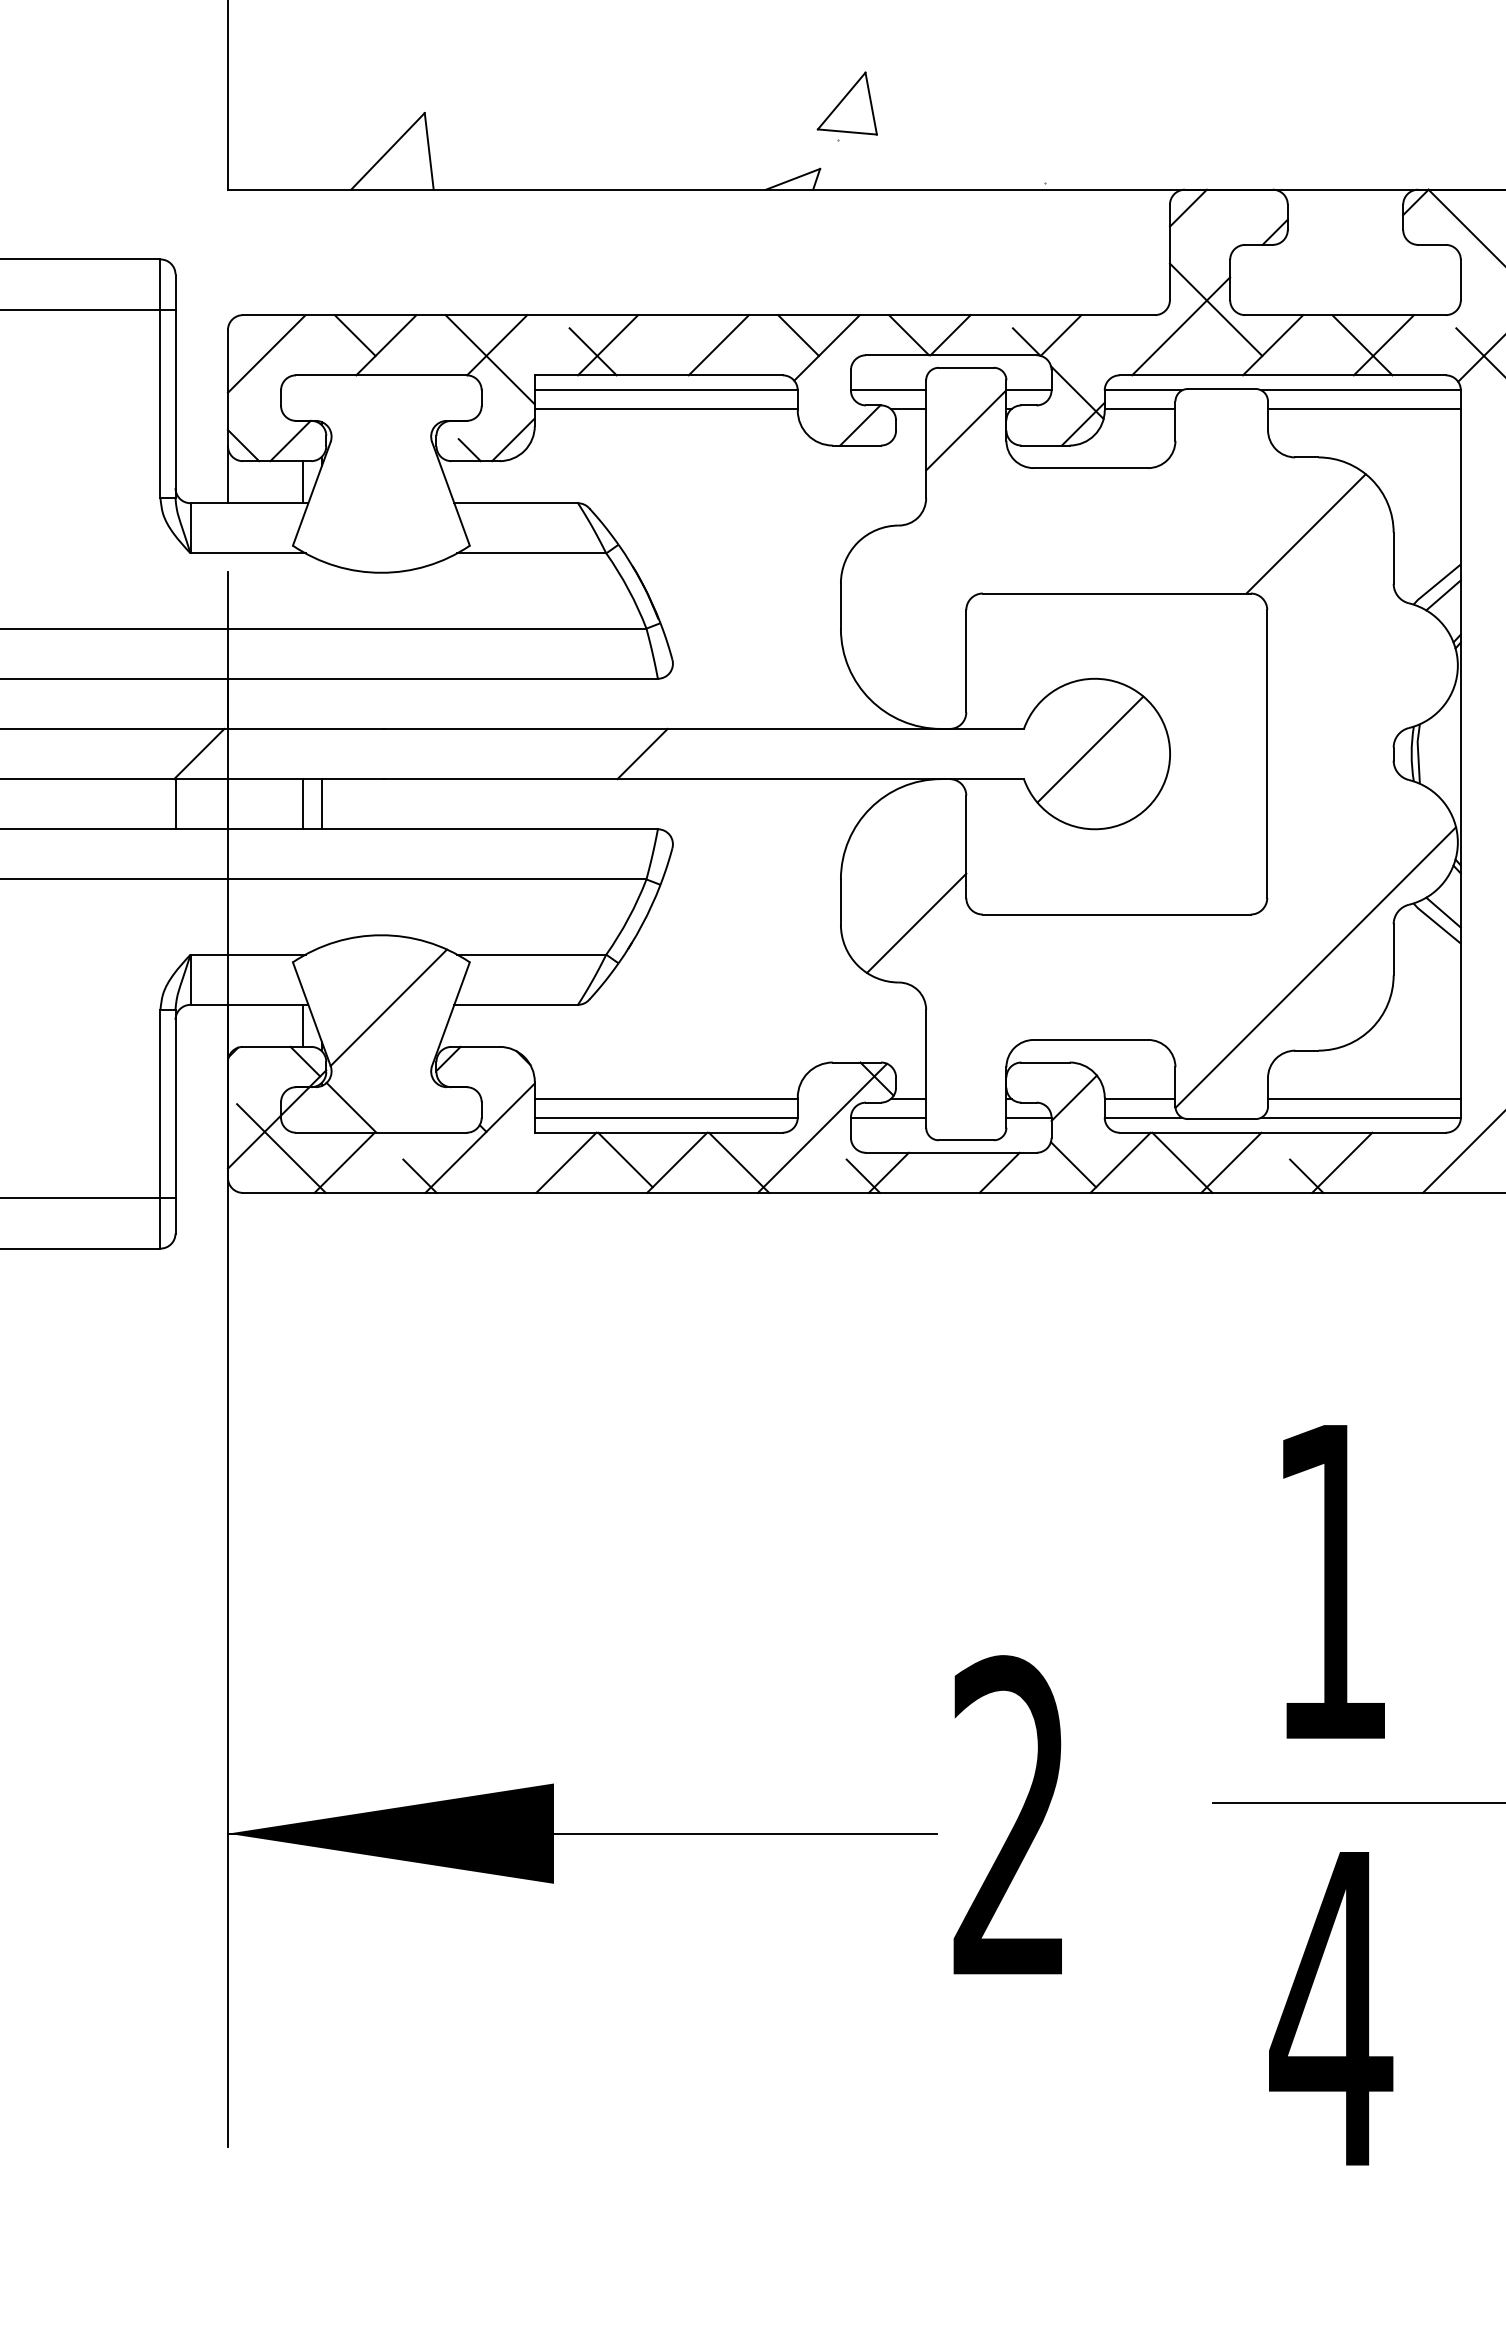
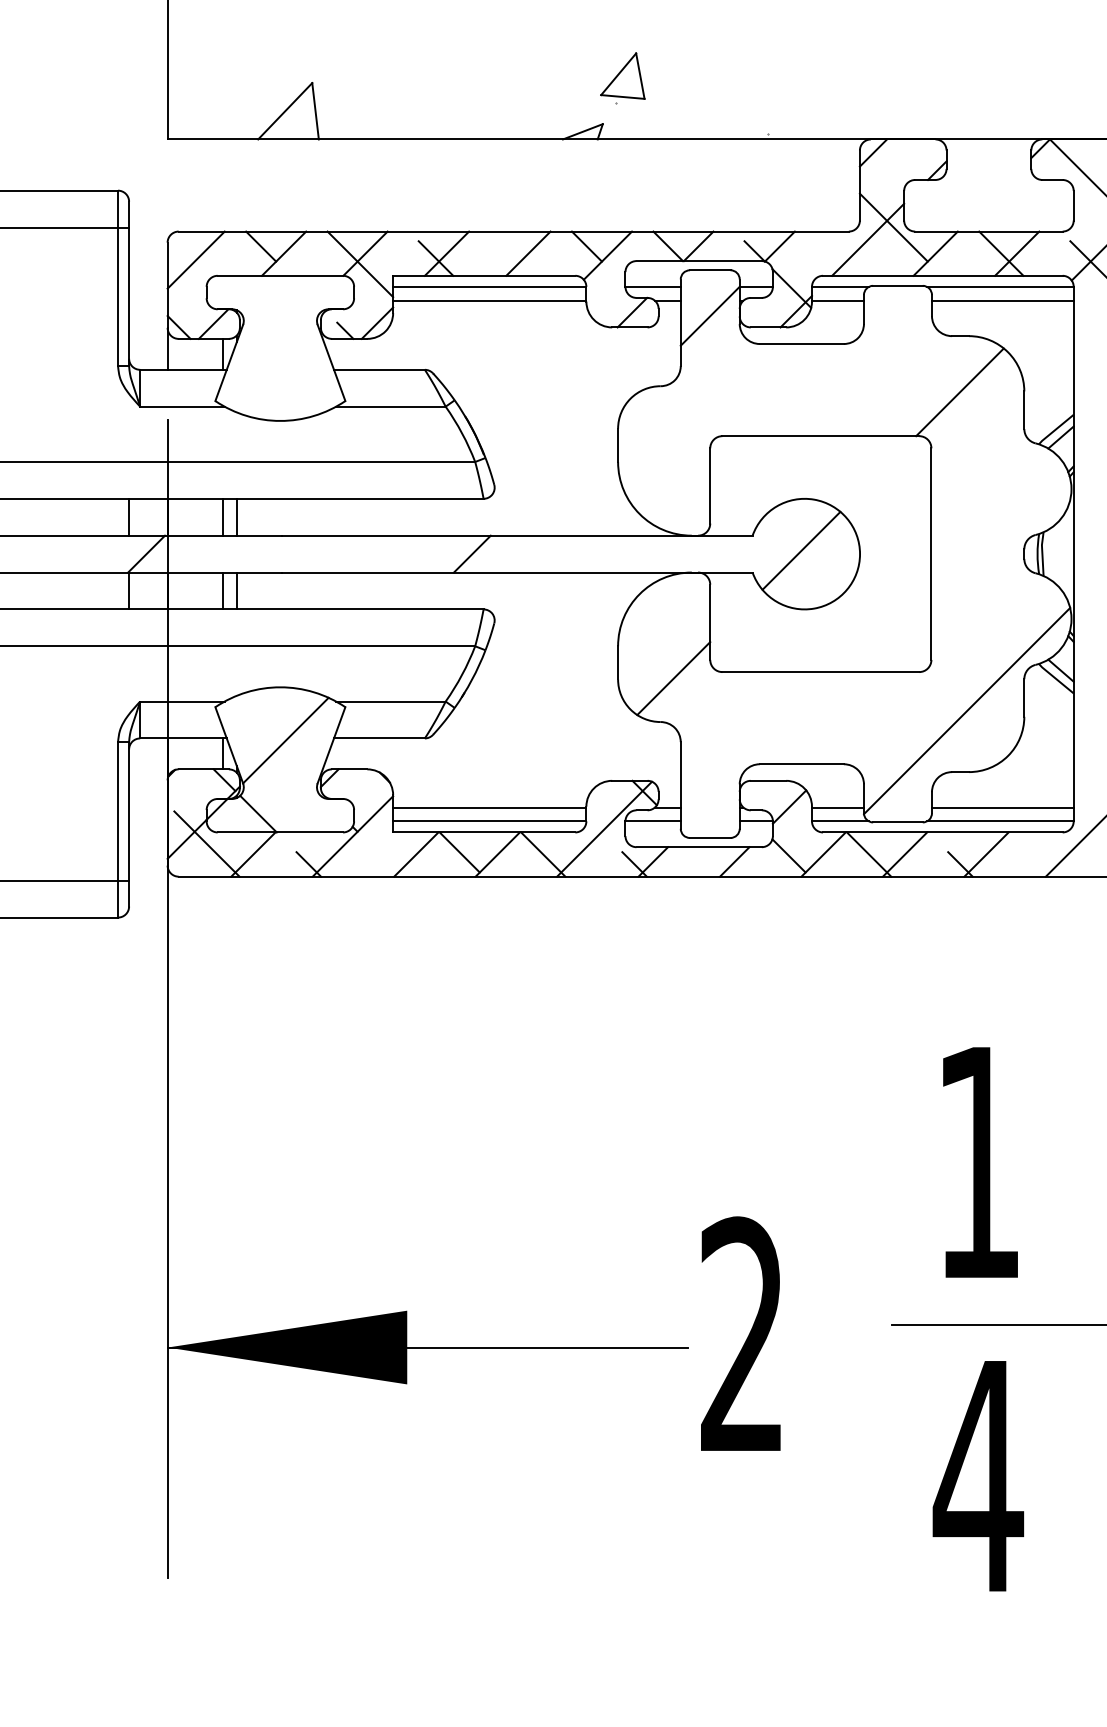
line: (175, 703) -> (129, 516), added
line: (303, 703) -> (223, 516), added
line: (321, 703) -> (236, 516), added

